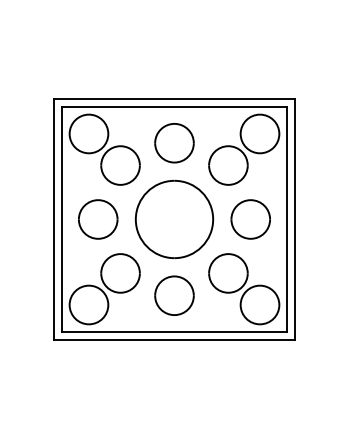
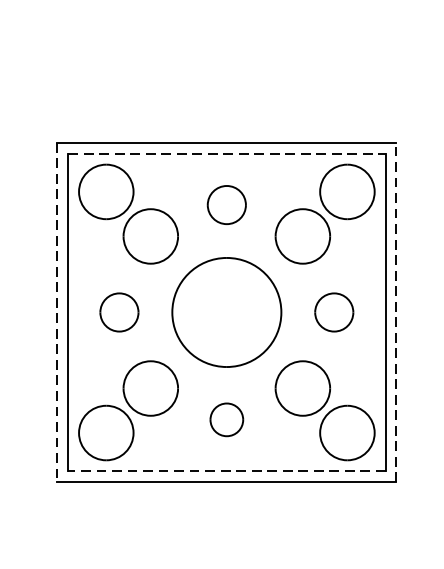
line: (174, 106) -> (226, 153), solid -> dashed
part: (174, 143) -> (226, 205), size x0.7
line: (54, 219) -> (57, 312), solid -> dashed
part: (98, 219) -> (119, 312), size x0.7
part: (250, 219) -> (334, 312), size x0.7
line: (294, 219) -> (396, 312), solid -> dashed
part: (174, 295) -> (226, 419), size x0.6
line: (174, 332) -> (226, 471), solid -> dashed

